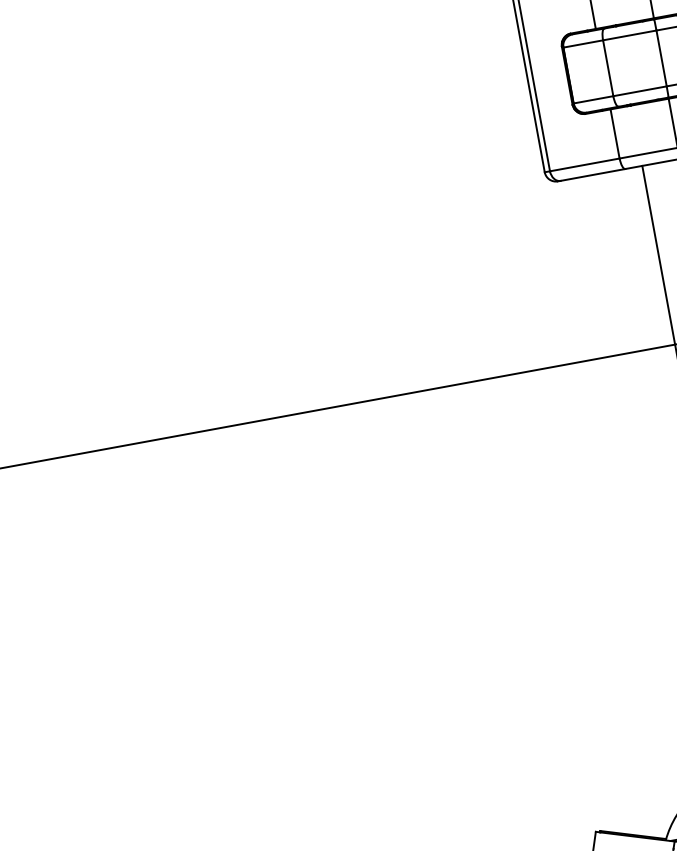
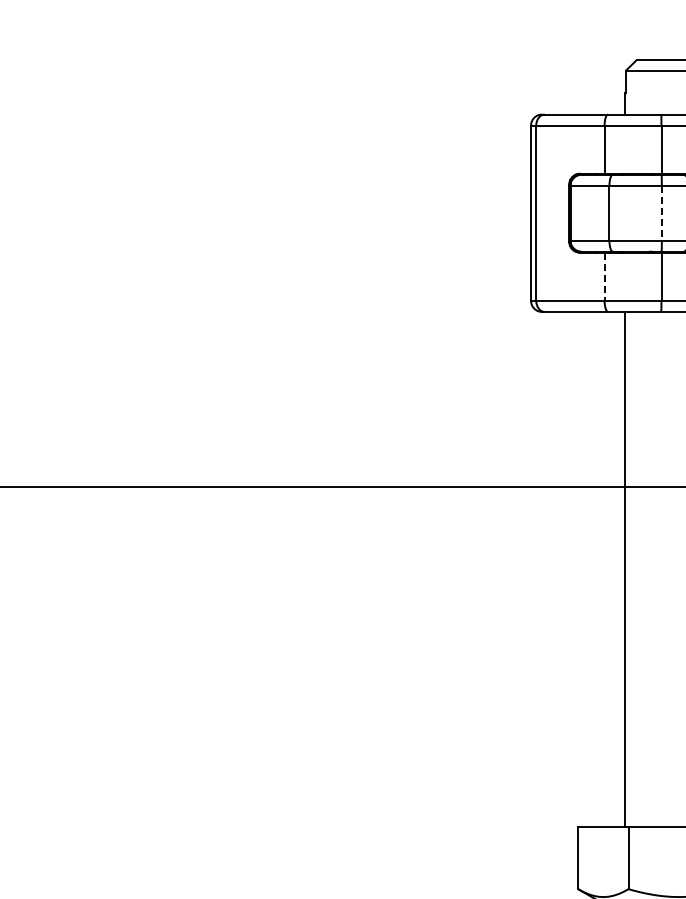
line: (661, 58) -> (661, 213), solid -> dashed
line: (615, 134) -> (604, 277), solid -> dashed

